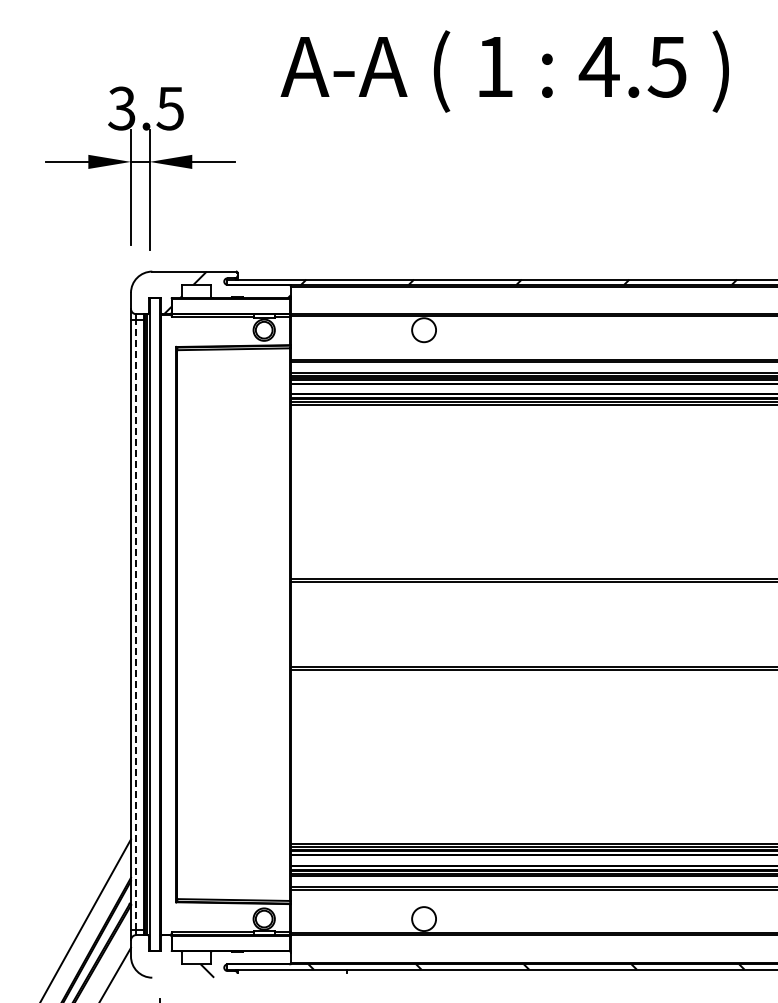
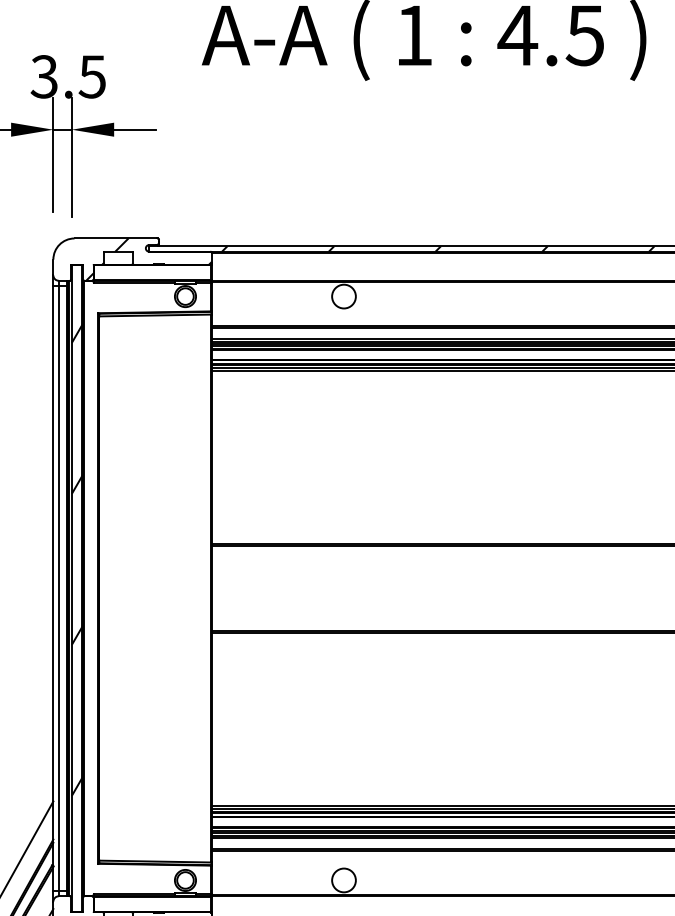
hatch: (154, 595) -> (76, 559), added
line: (136, 624) -> (58, 588), dashed -> solid

